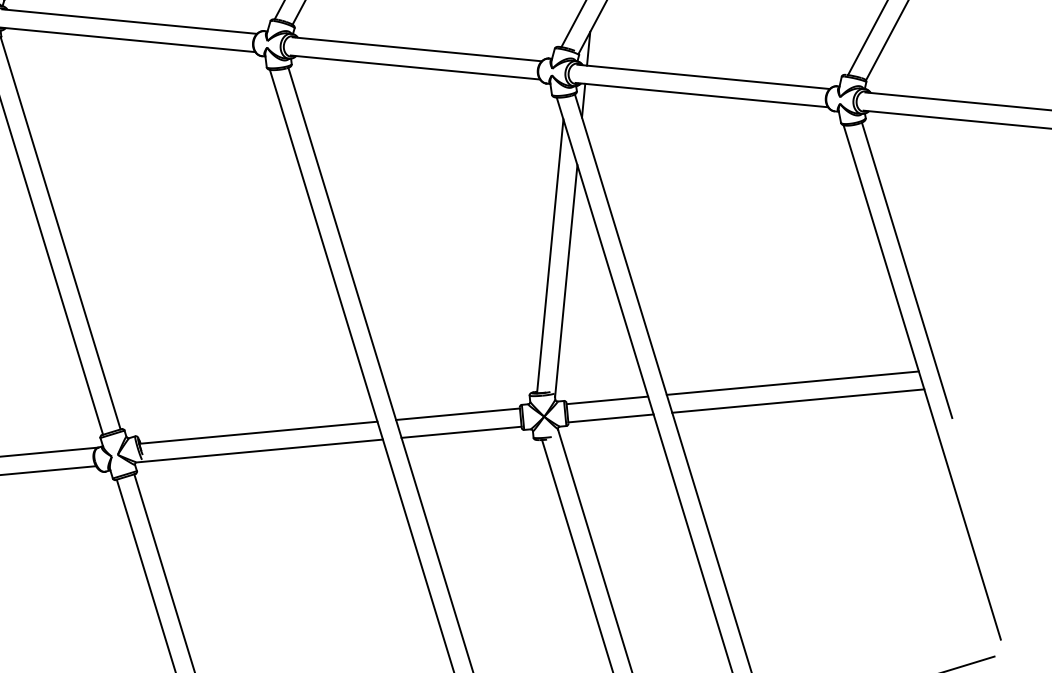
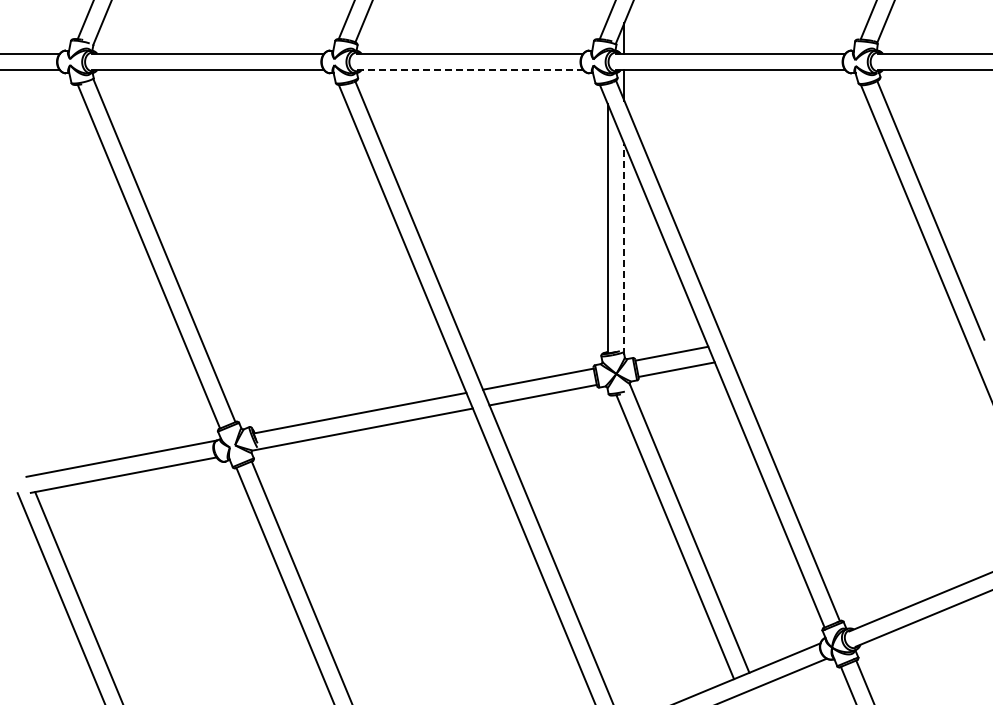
line: (416, 67) -> (470, 70), solid -> dashed
line: (566, 280) -> (624, 249), solid -> dashed
line: (792, 382) -> (837, 321), removed
line: (797, 400) -> (843, 337), removed

